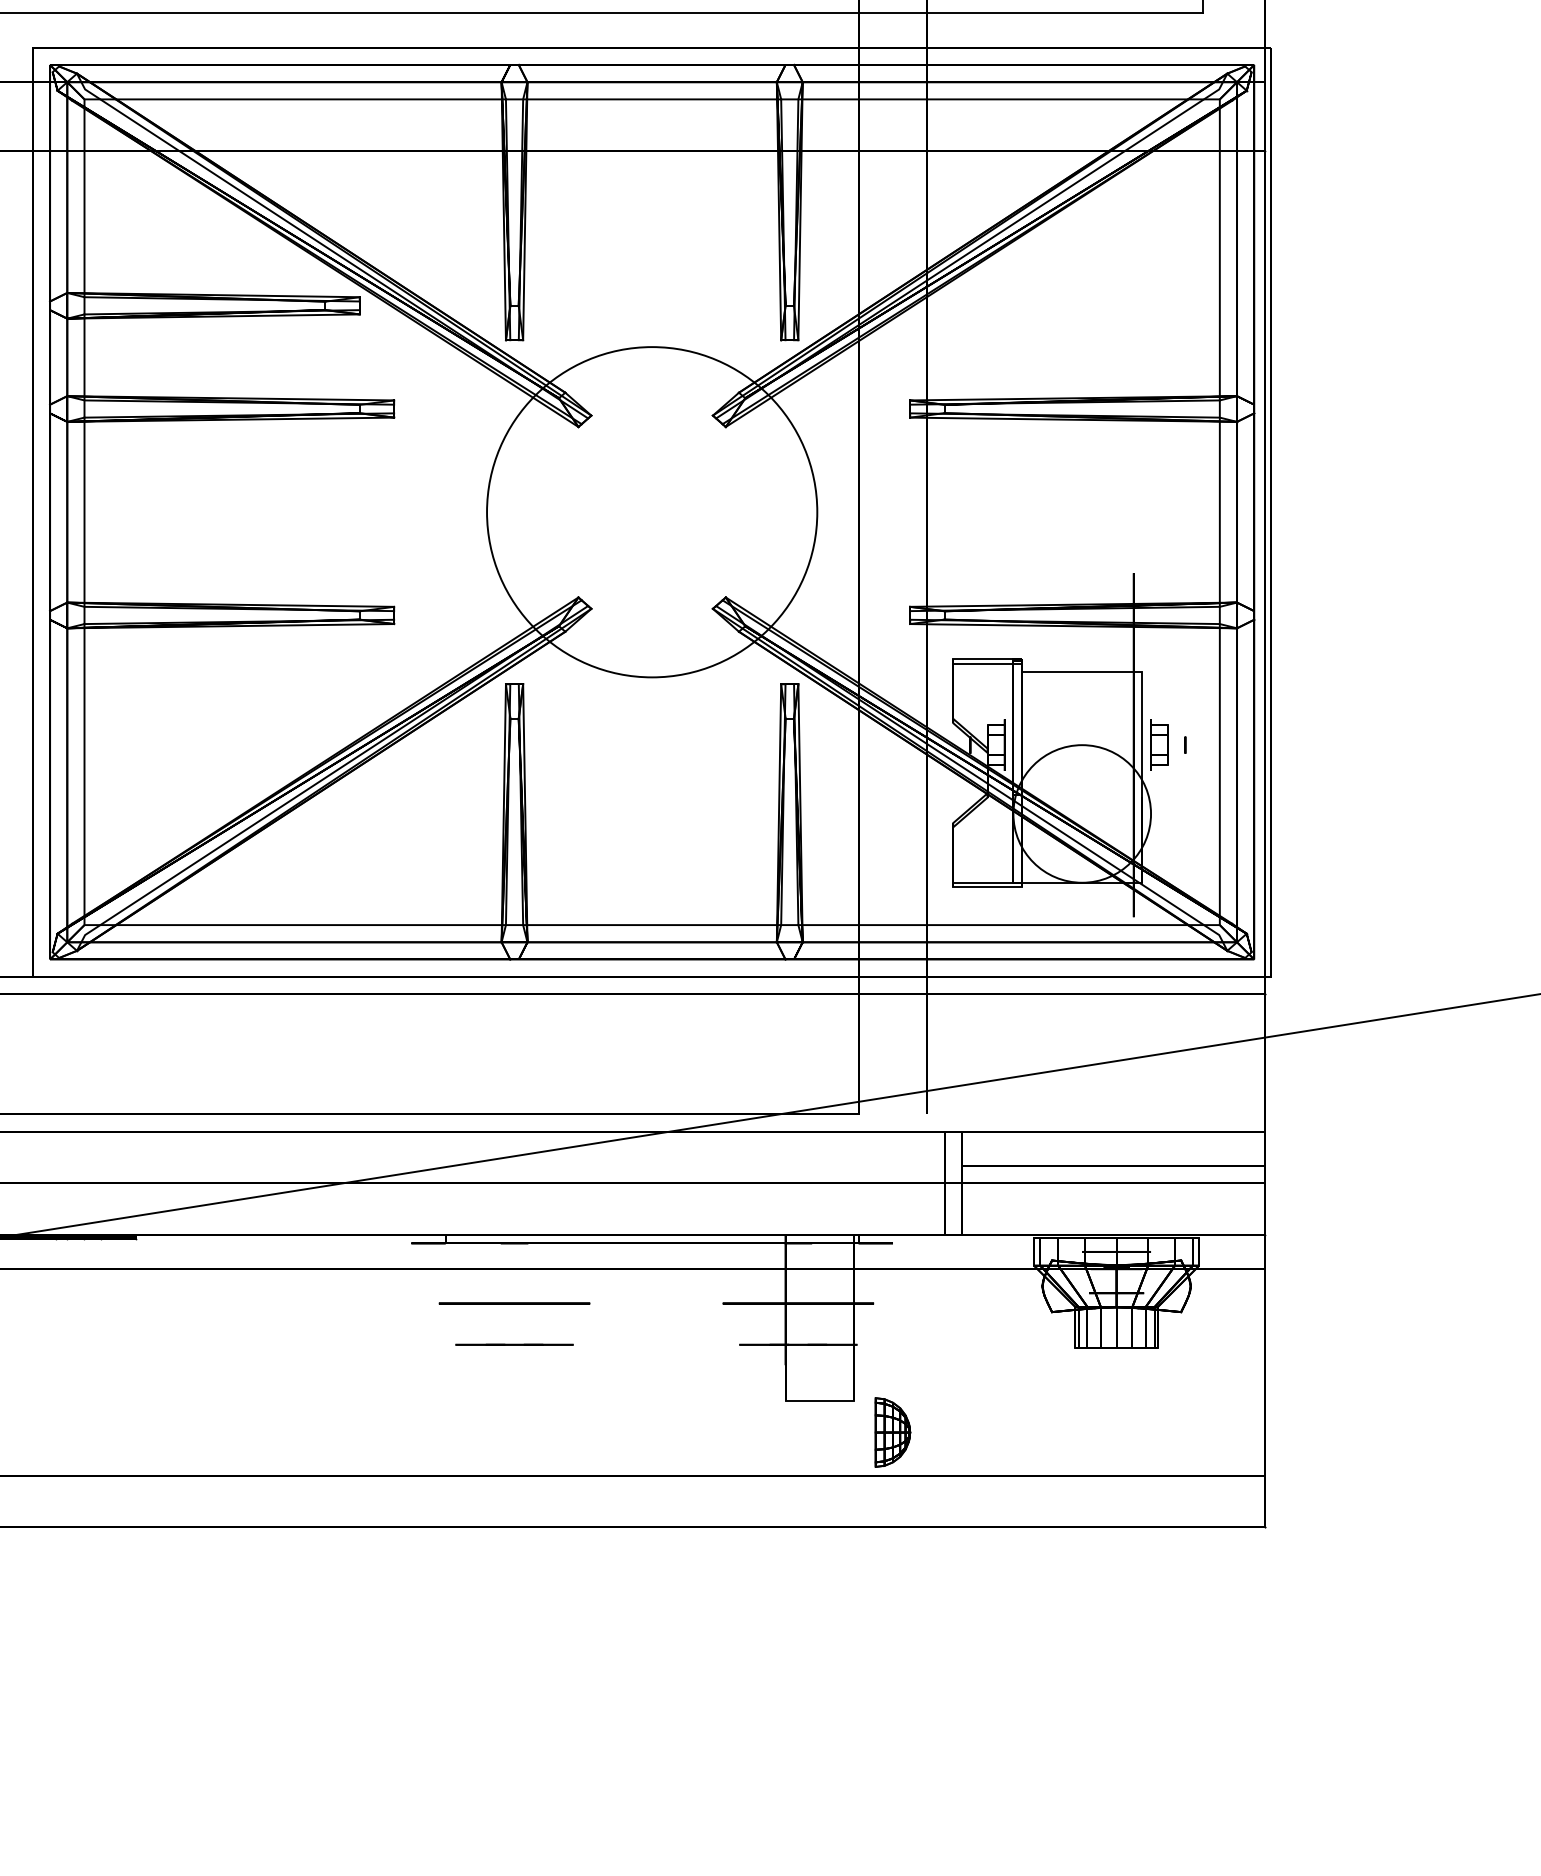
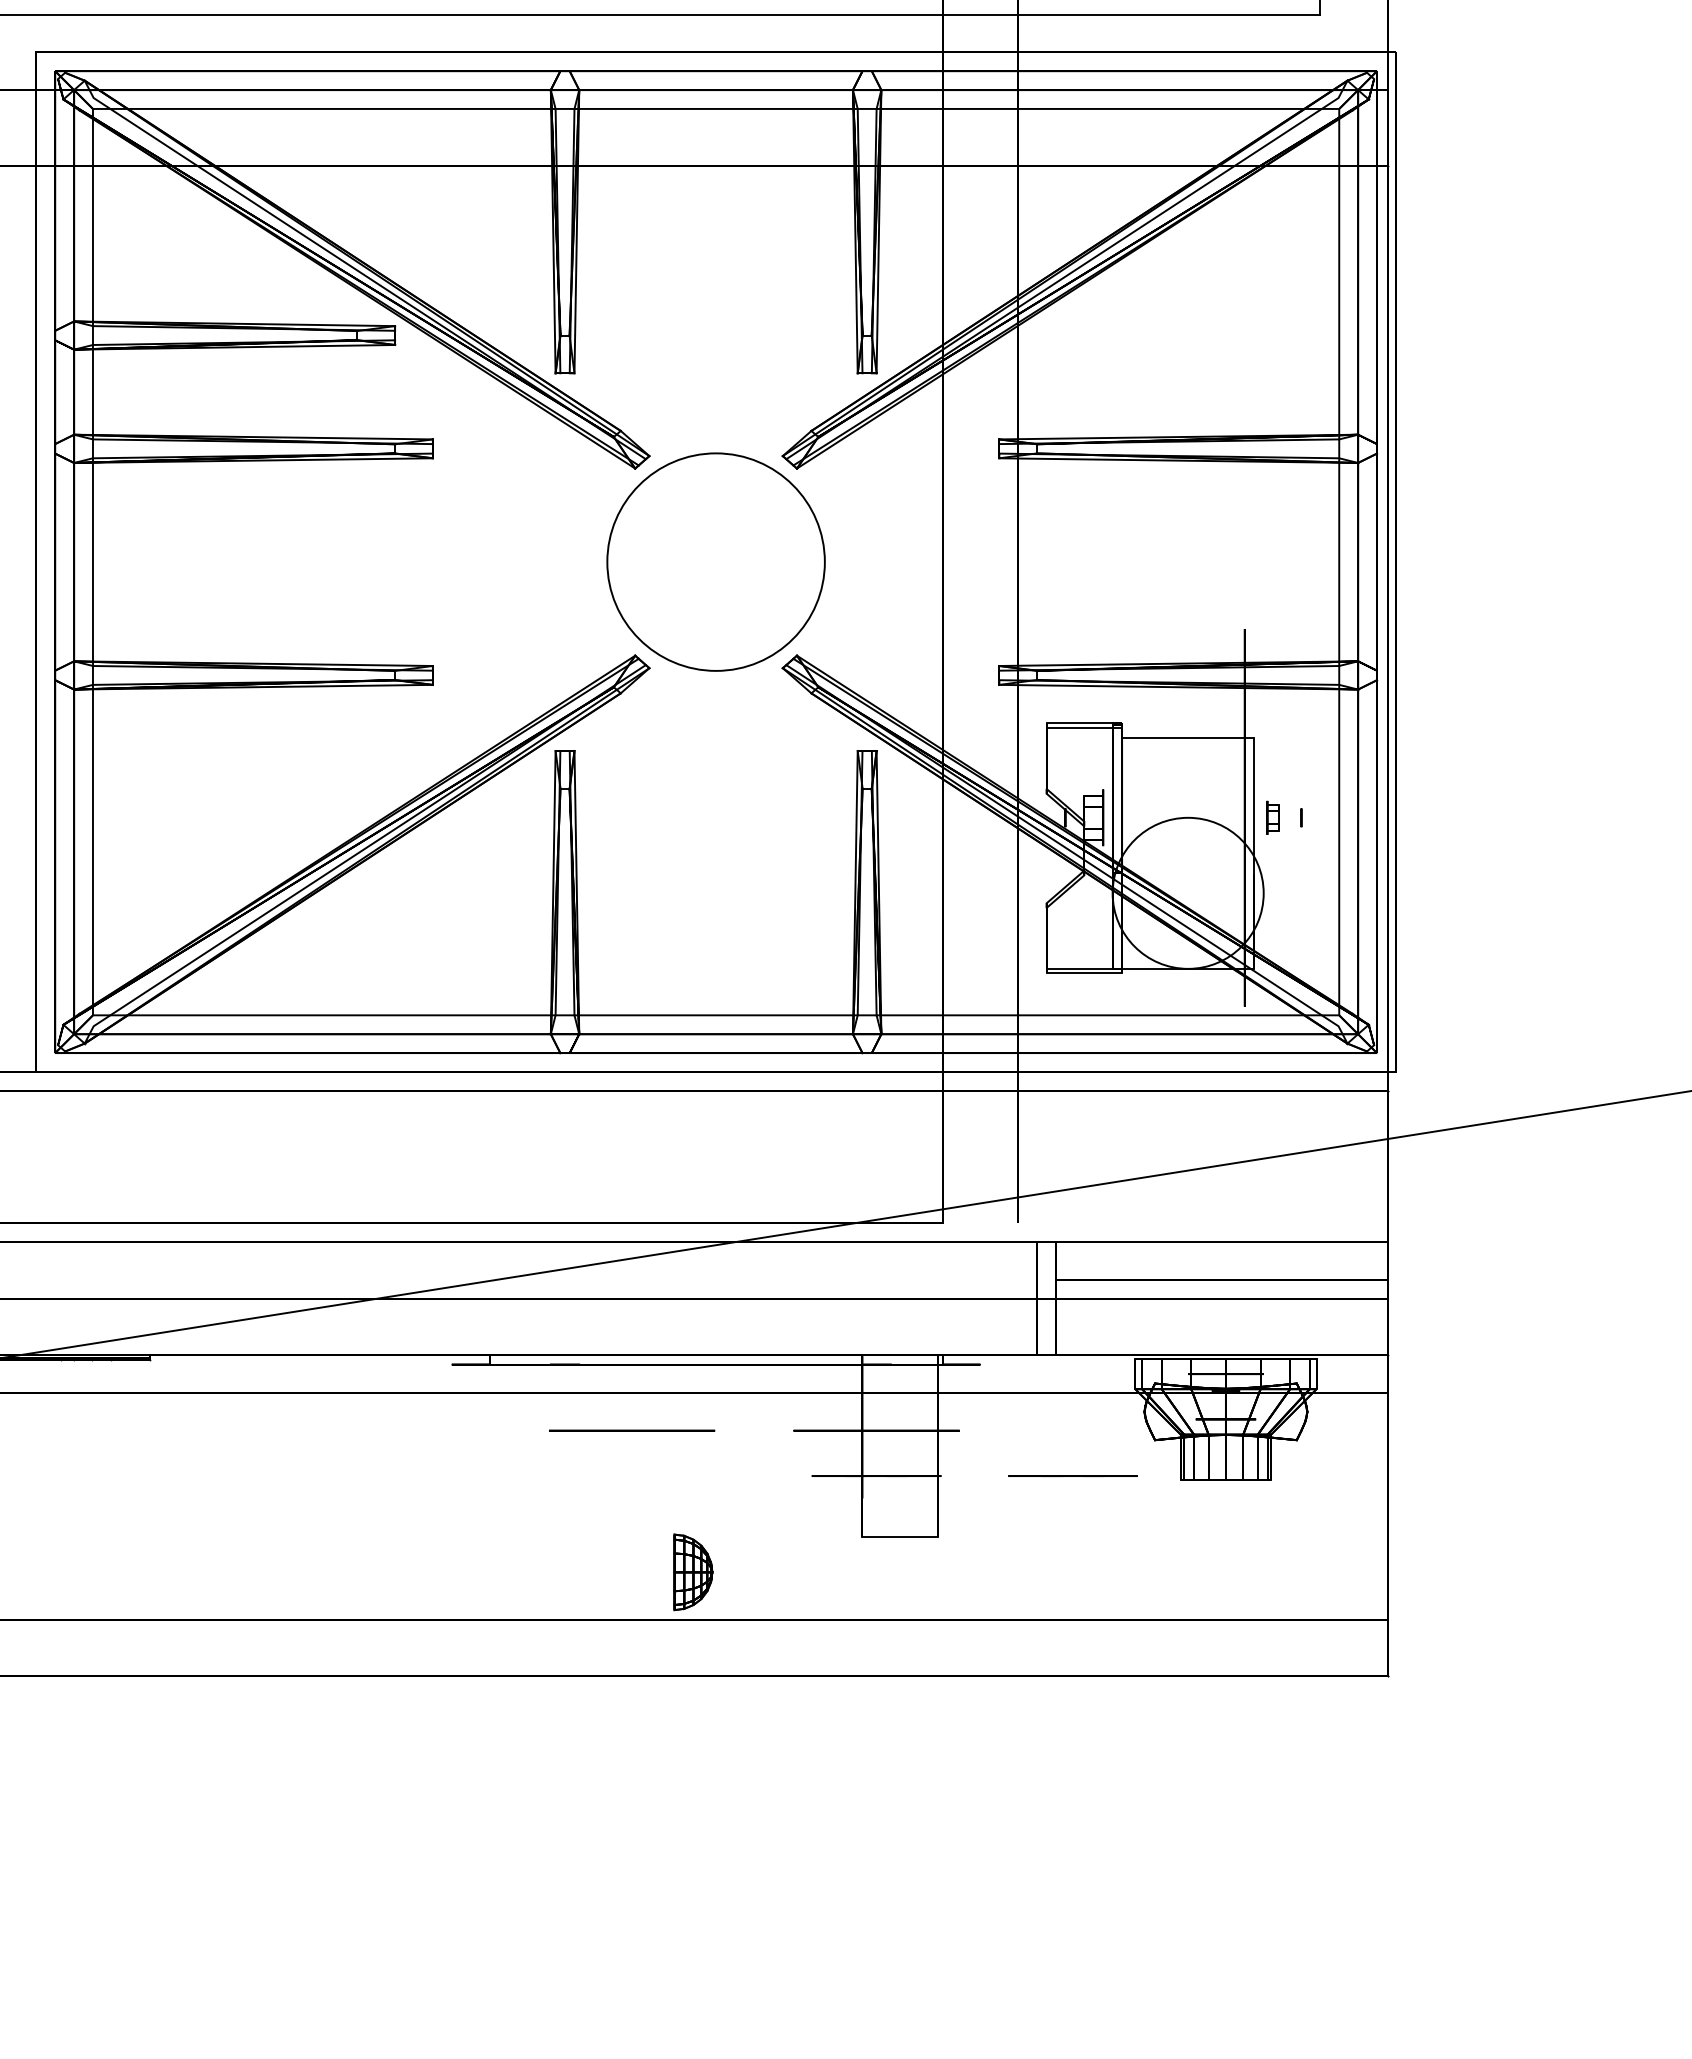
circle: (651, 511) -> (715, 561), size x0.6
part: (1159, 744) -> (1272, 817), size x0.6
circle: (514, 1303) -> (632, 1430), moved
line: (514, 1344) -> (1072, 1475), moved
part: (893, 1432) -> (693, 1572), moved

